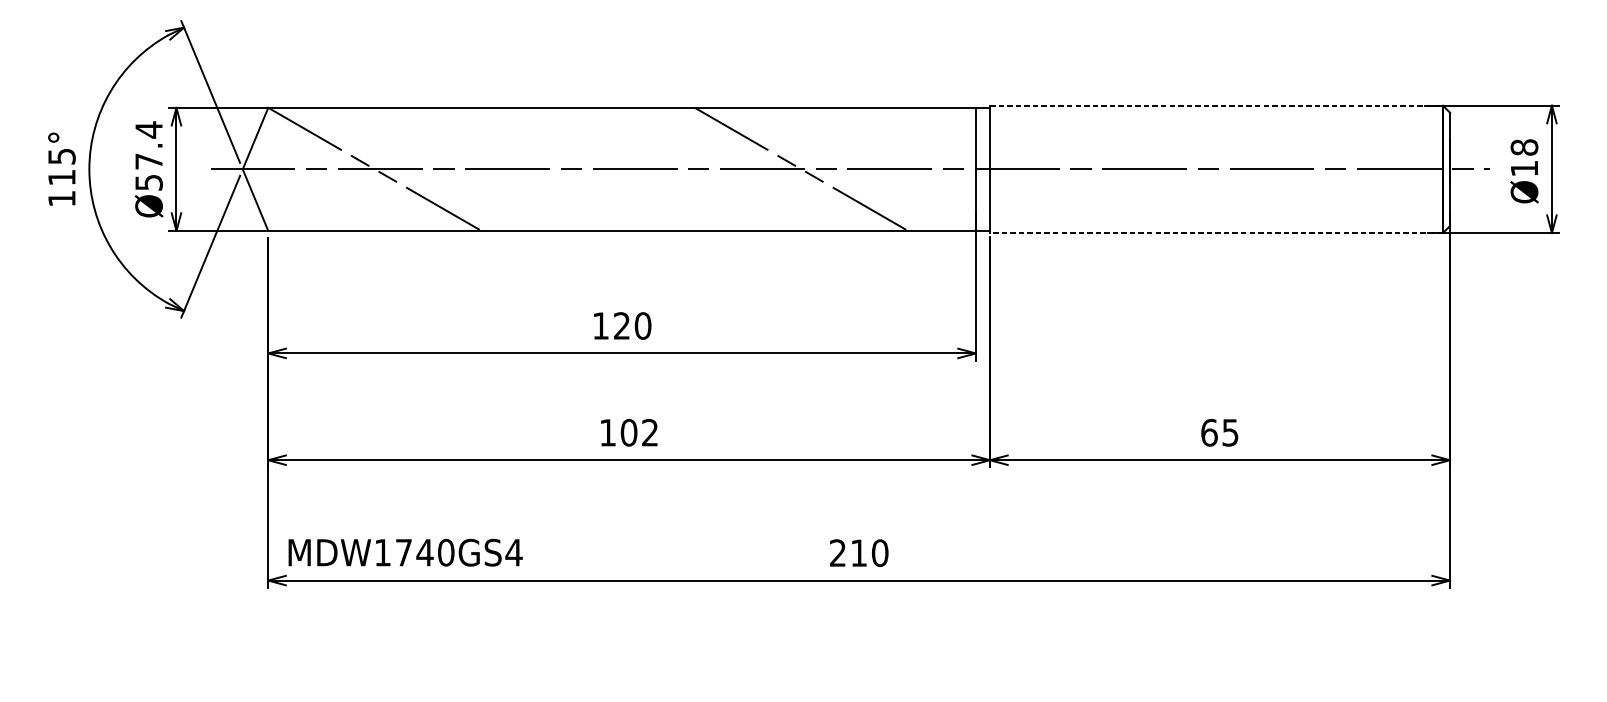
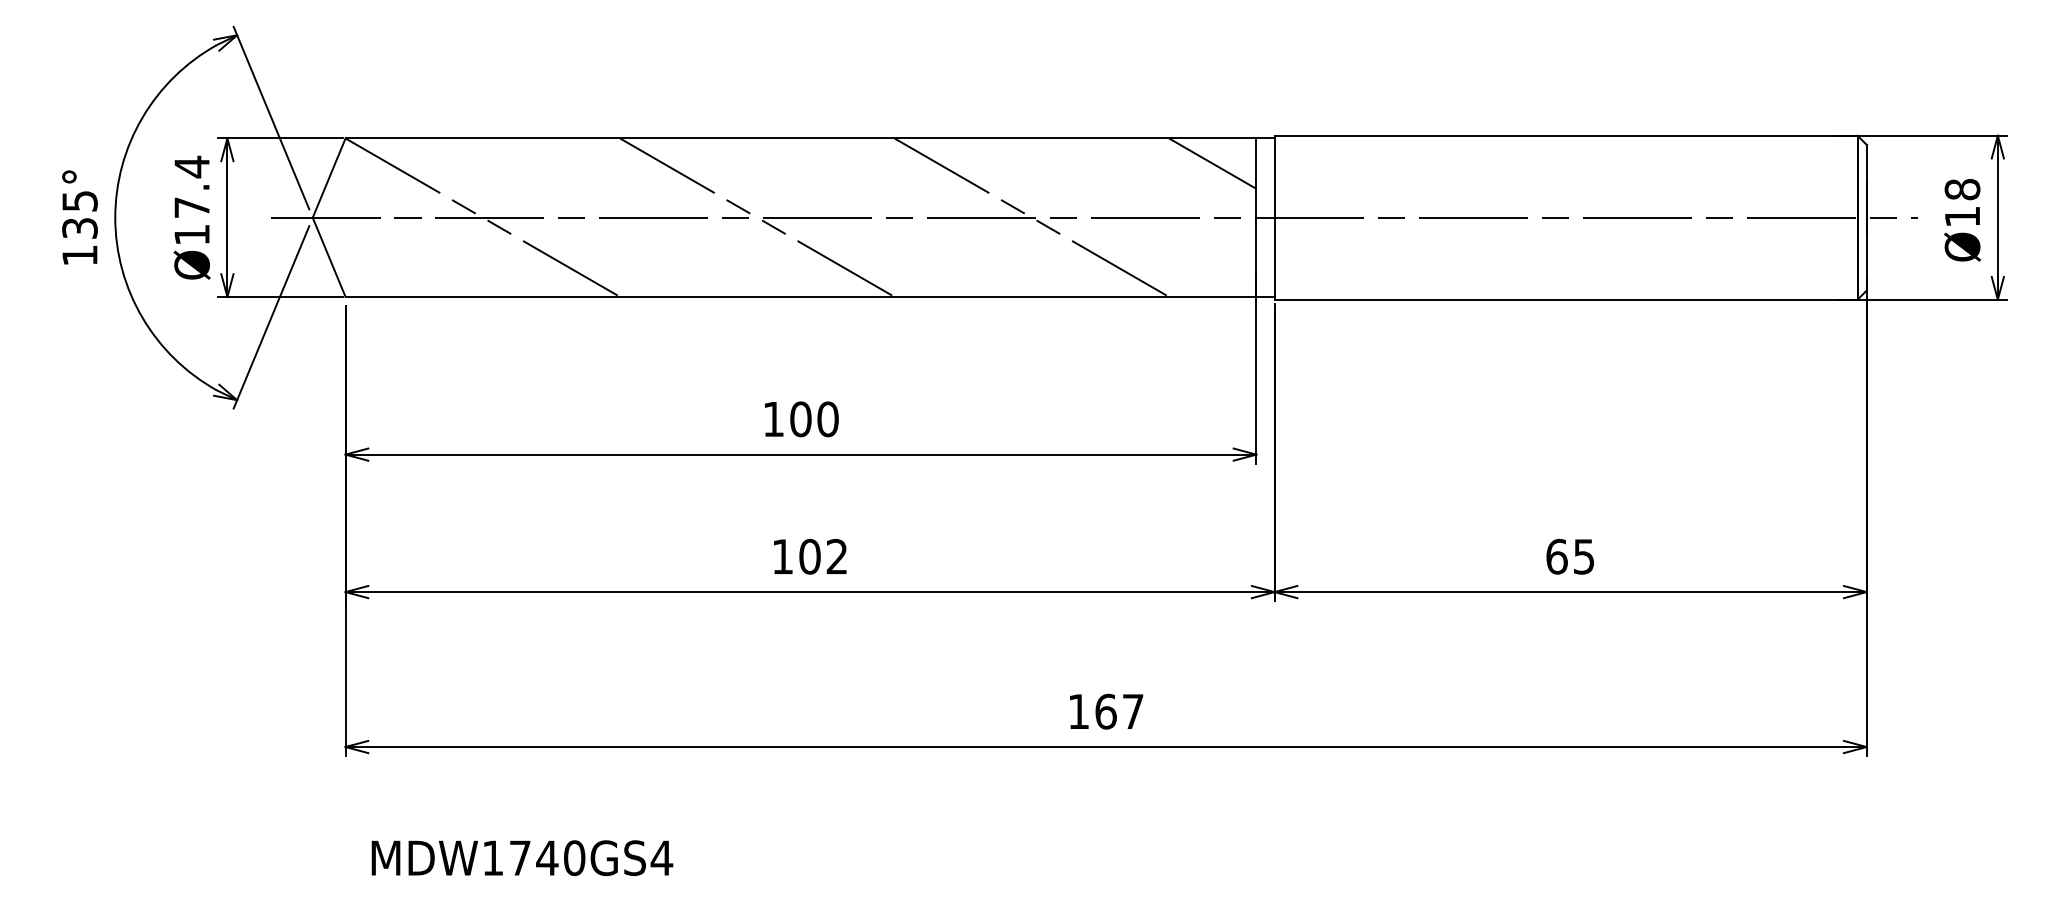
line: (1216, 105) -> (1566, 135), dashed -> solid
line: (941, 127) -> (1212, 163), added
line: (588, 169) -> (757, 217), added
text: (61, 177) -> (79, 228), 115° -> 135°
text: (148, 183) -> (191, 235), Ø57.4 -> Ø17.4
line: (1216, 232) -> (1565, 299), dashed -> solid
text: (621, 326) -> (800, 419), 120 -> 100
text: (405, 552) -> (522, 858), moved
text: (858, 552) -> (1105, 711), 210 -> 167

